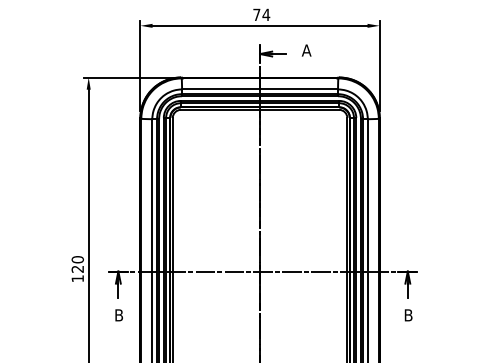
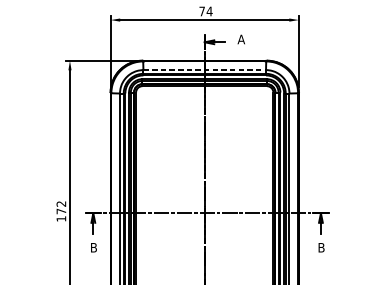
line: (260, 89) -> (205, 70), solid -> dashed
text: (77, 264) -> (61, 207), 120 -> 172

